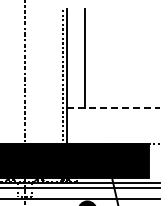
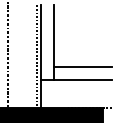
line: (122, 90) -> (82, 67), added
line: (114, 107) -> (76, 80), dashed -> solid

